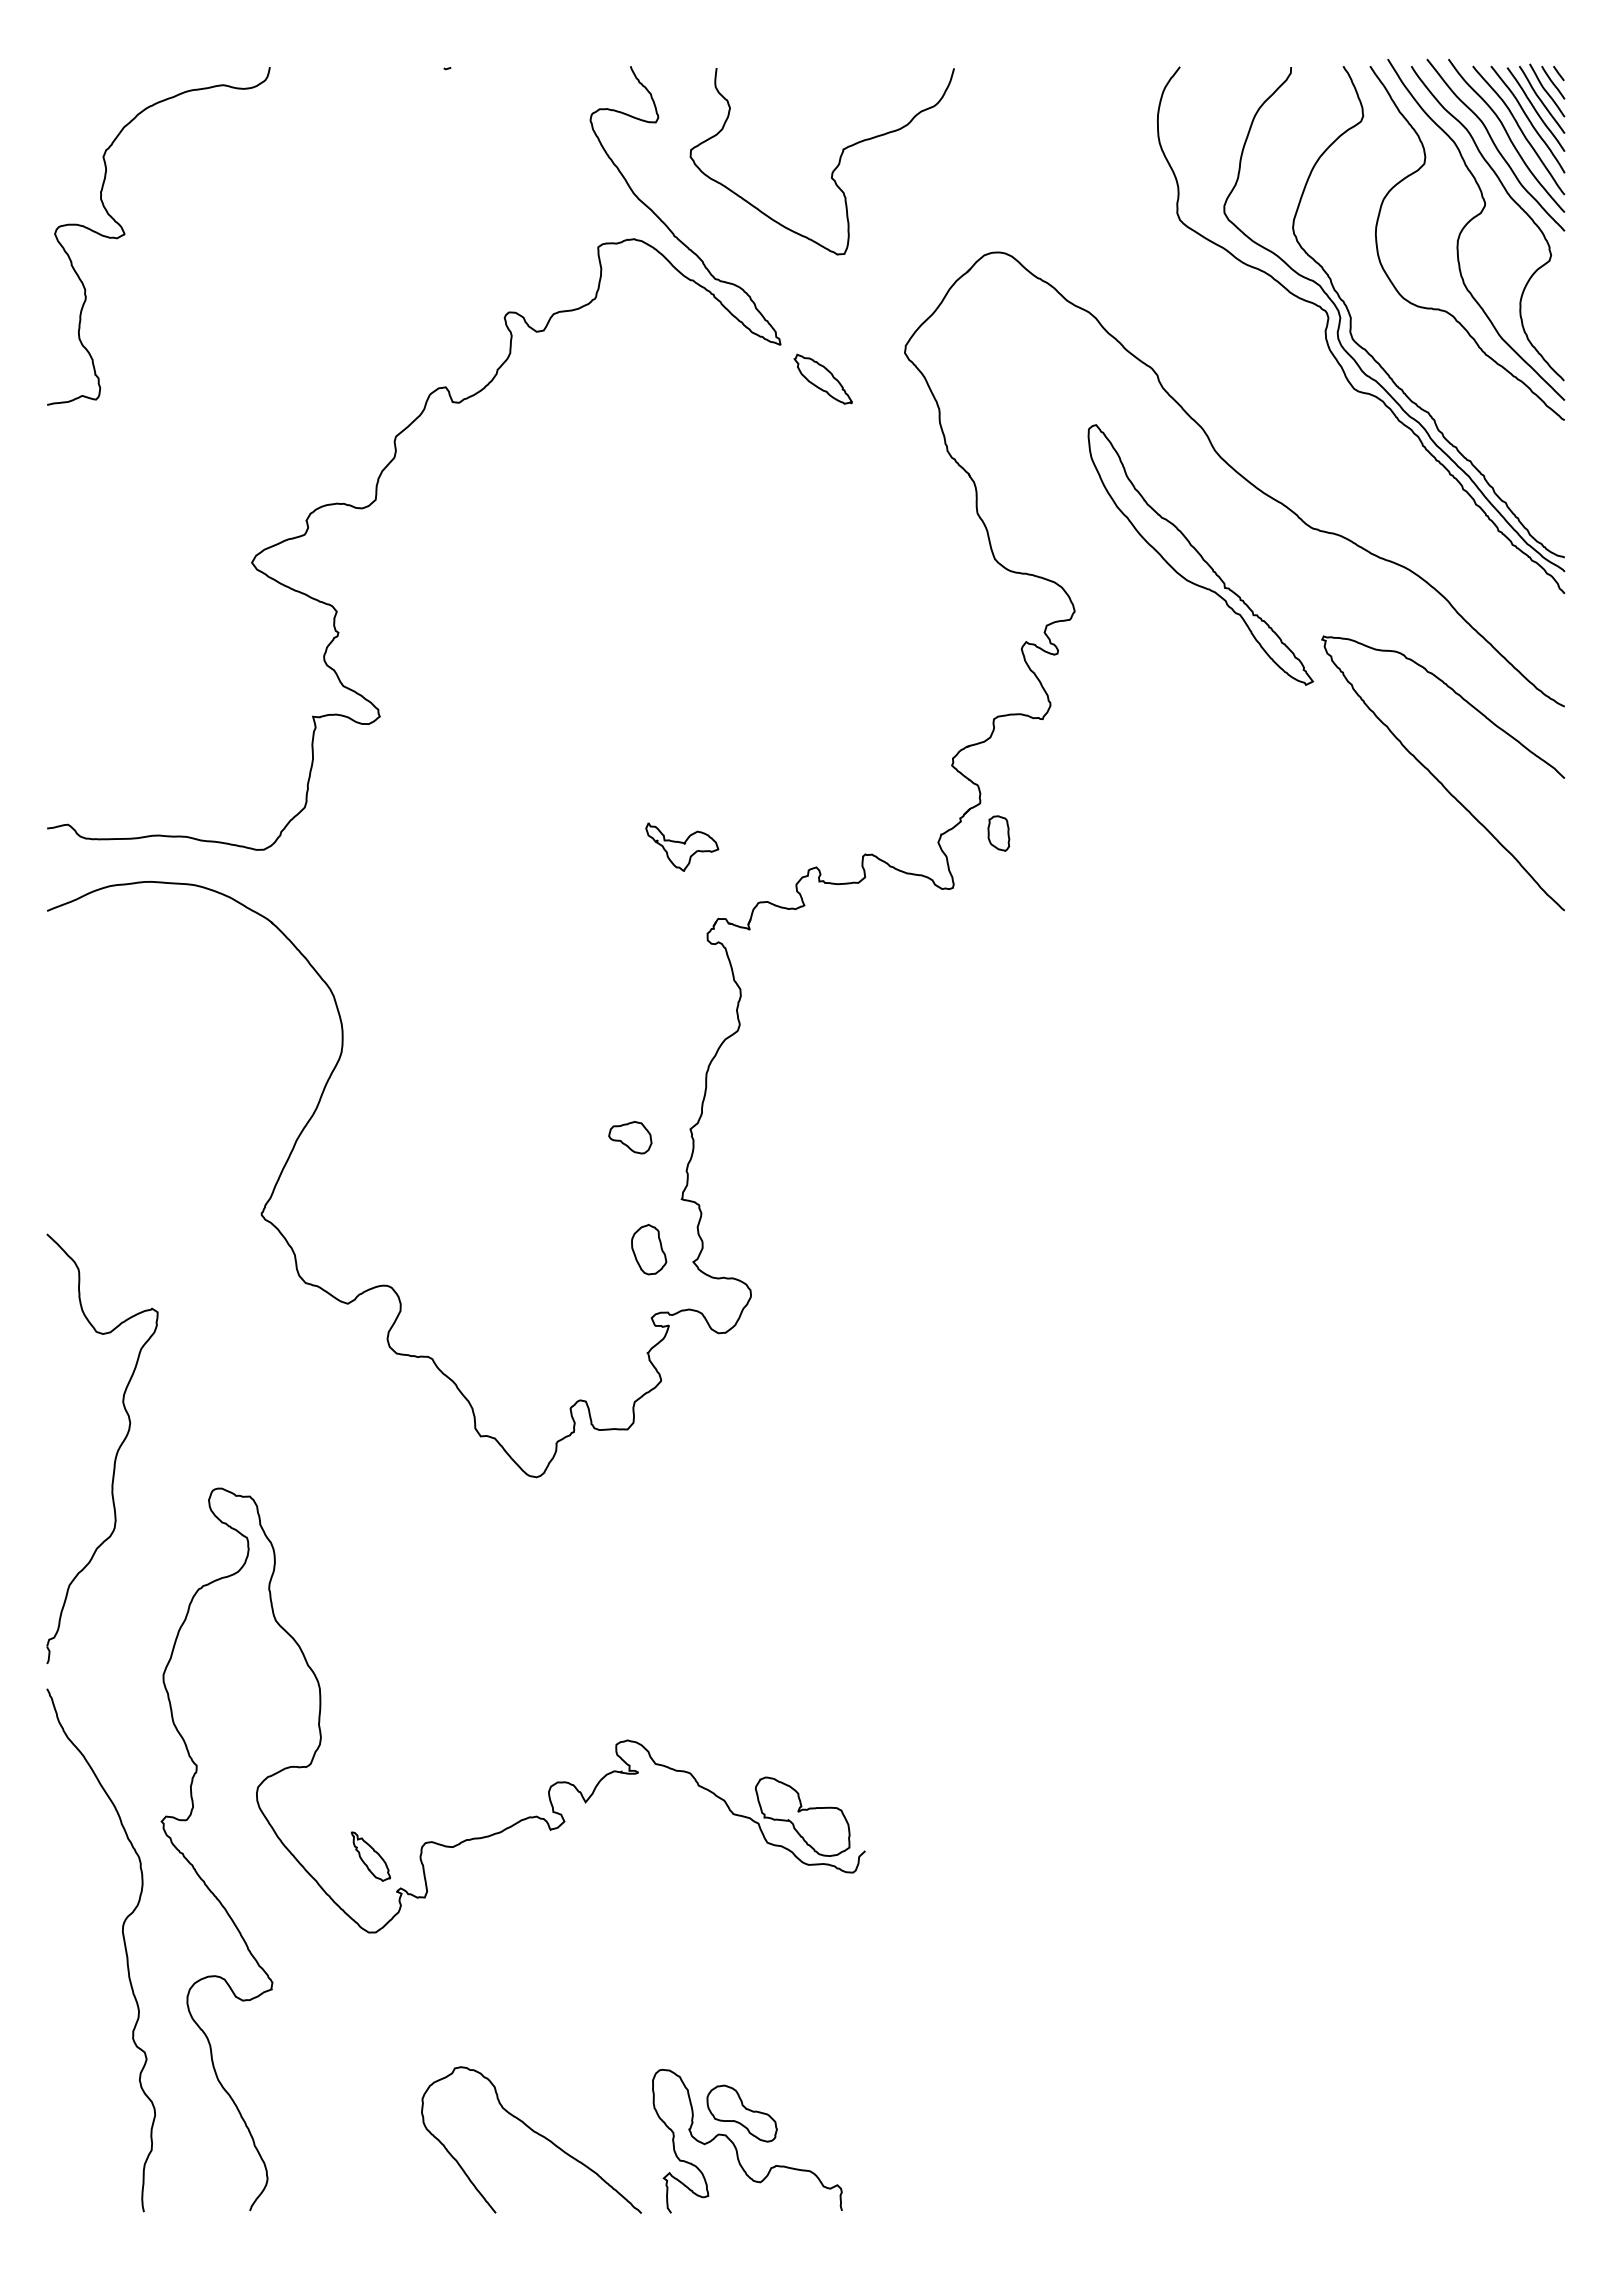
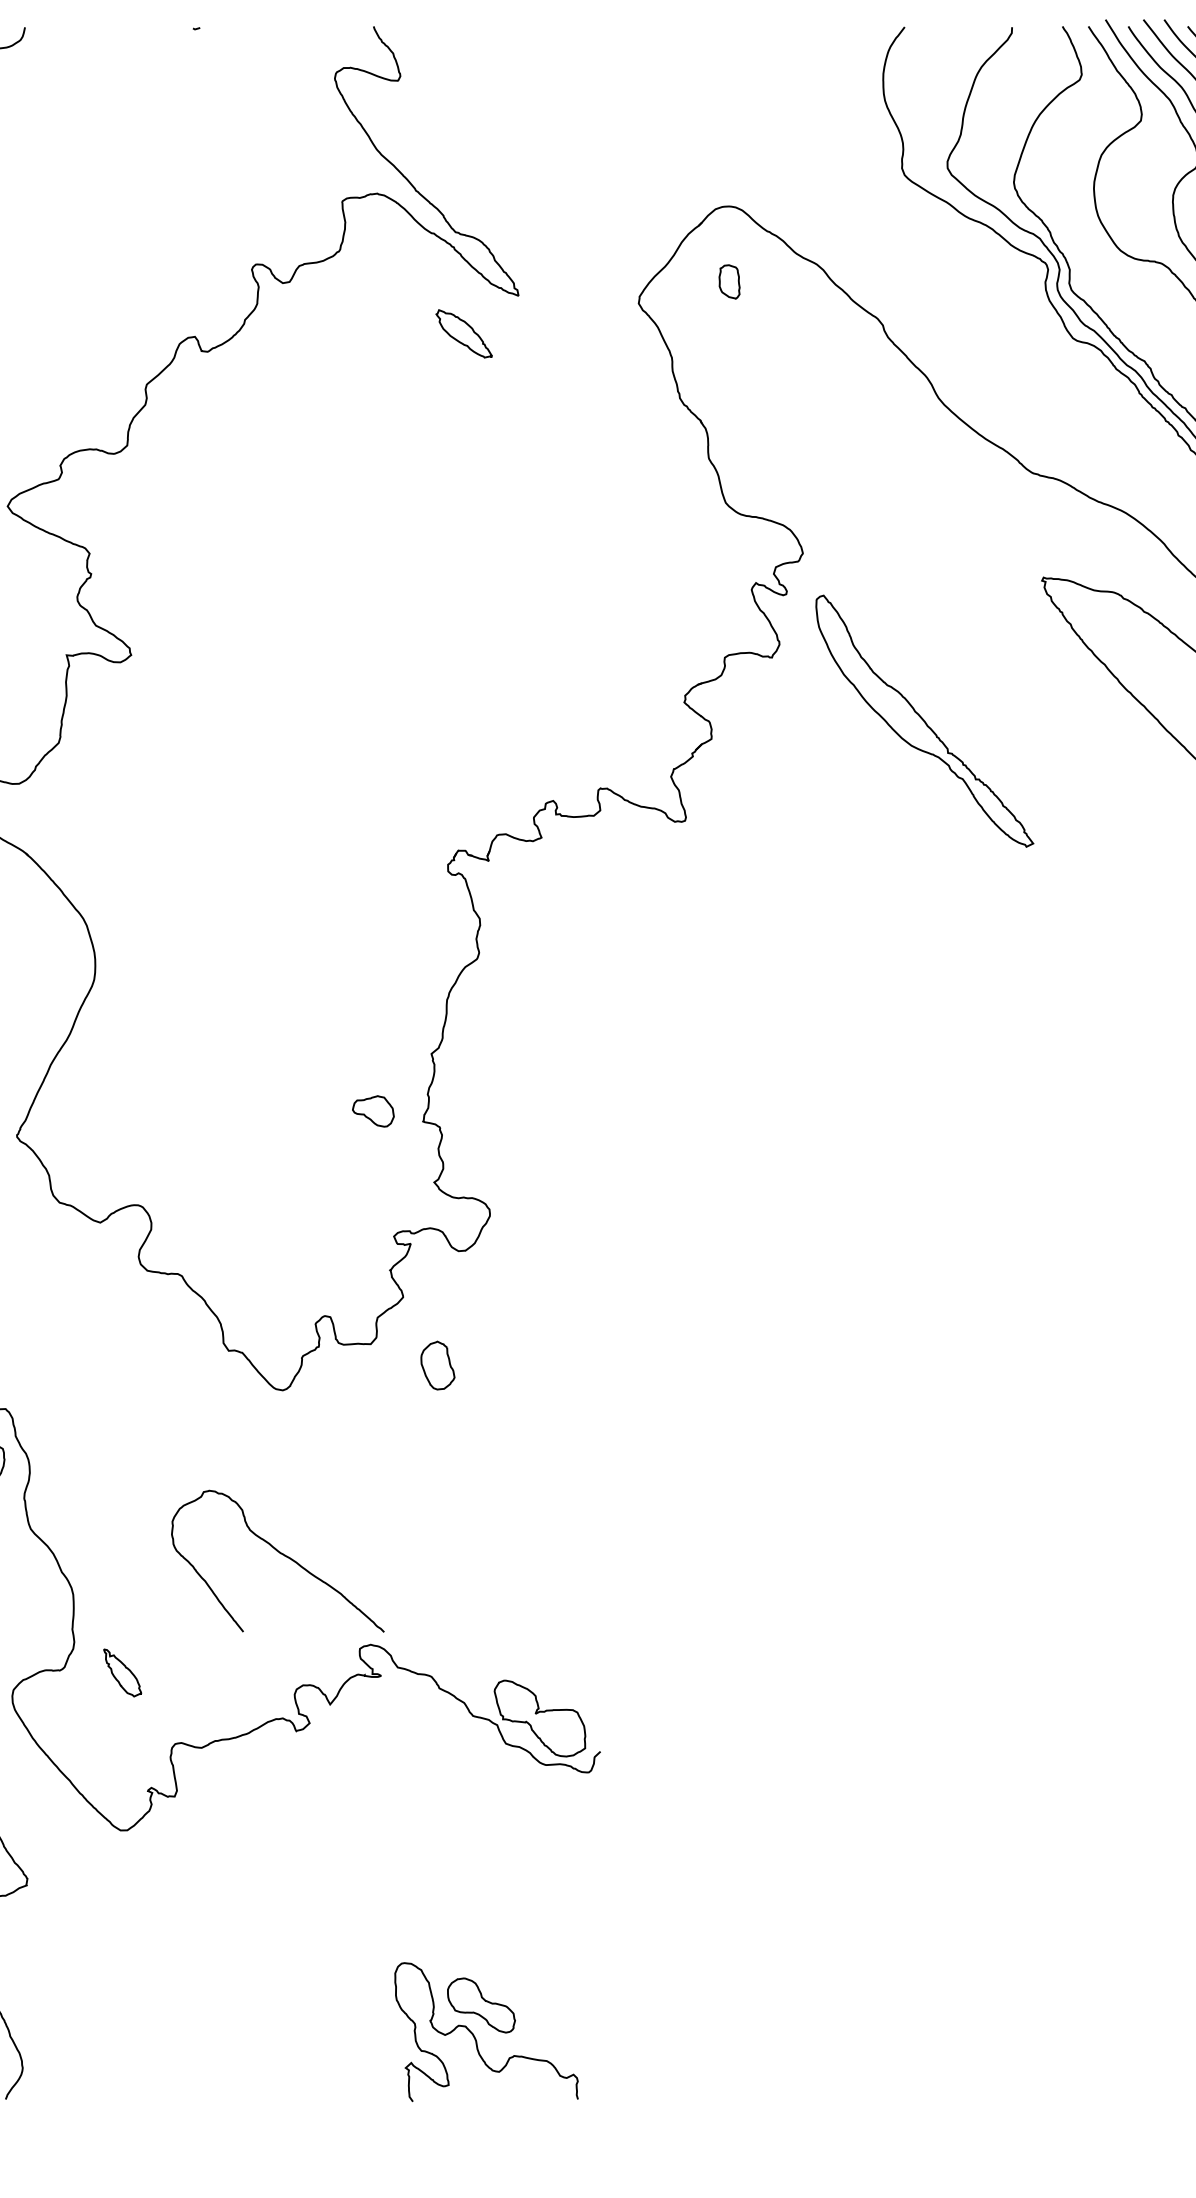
curve: (832, 170) -> (568, 127), removed
part: (822, 378) -> (463, 333), moved
part: (1200, 554) -> (924, 720), moved
part: (998, 833) -> (729, 281), moved
part: (682, 846) -> (423, 780), removed
part: (630, 1137) -> (373, 1111), moved
part: (649, 1249) -> (438, 1365), moved
part: (370, 1856) -> (122, 1672), moved
curve: (535, 2133) -> (281, 1554), moved

